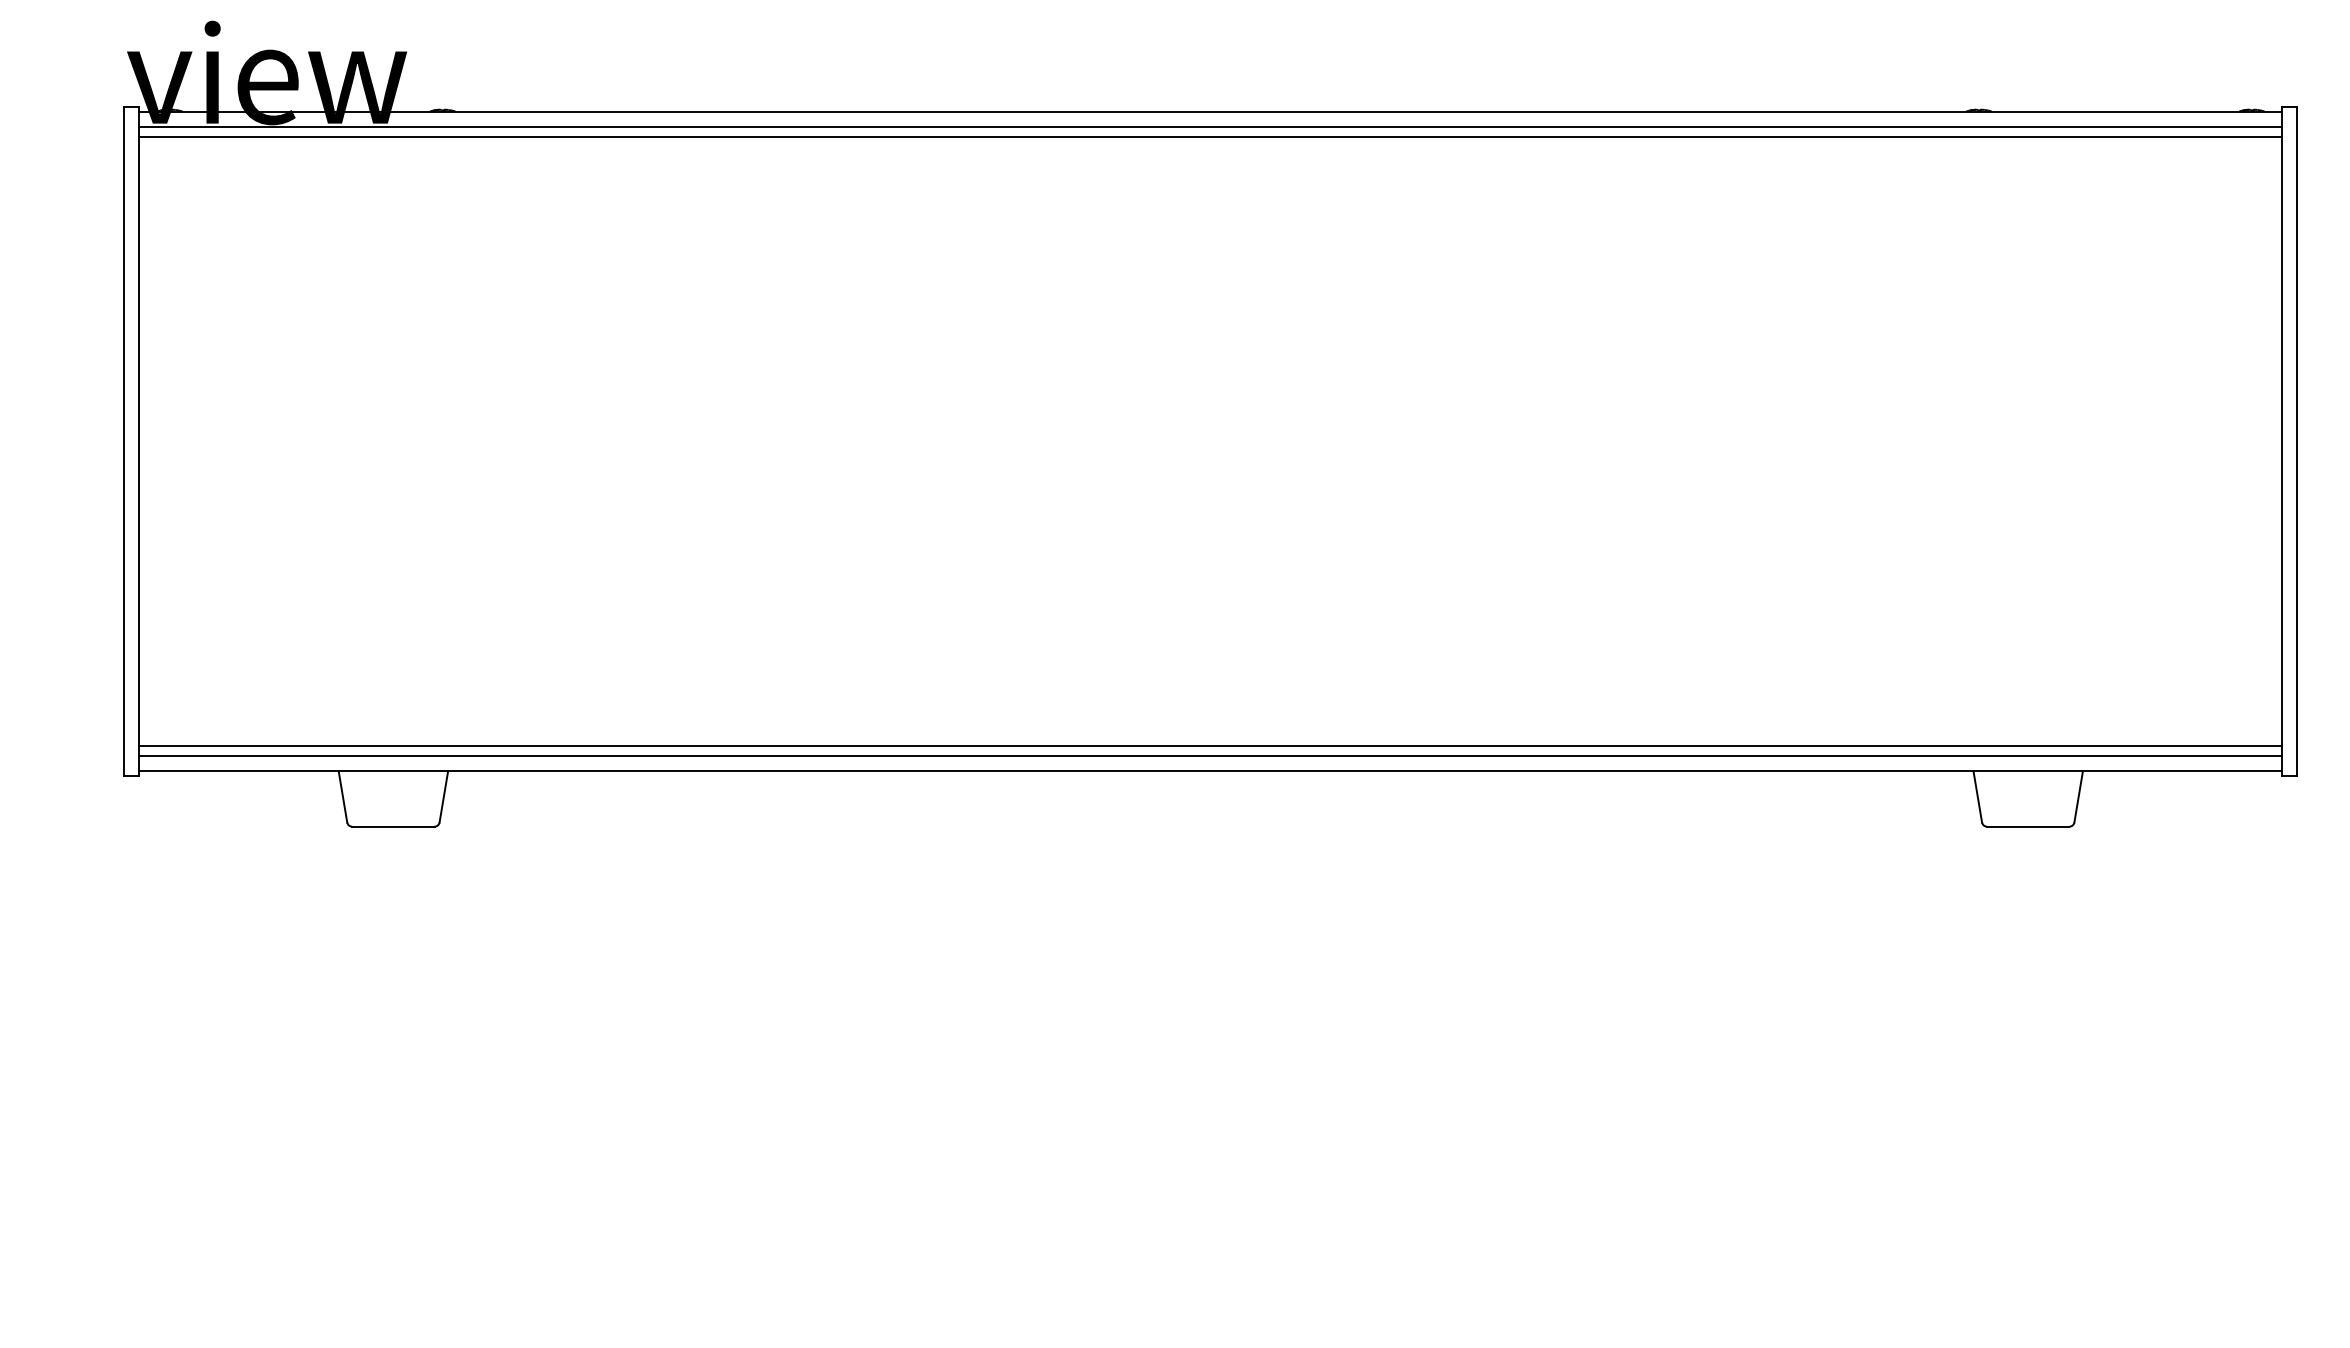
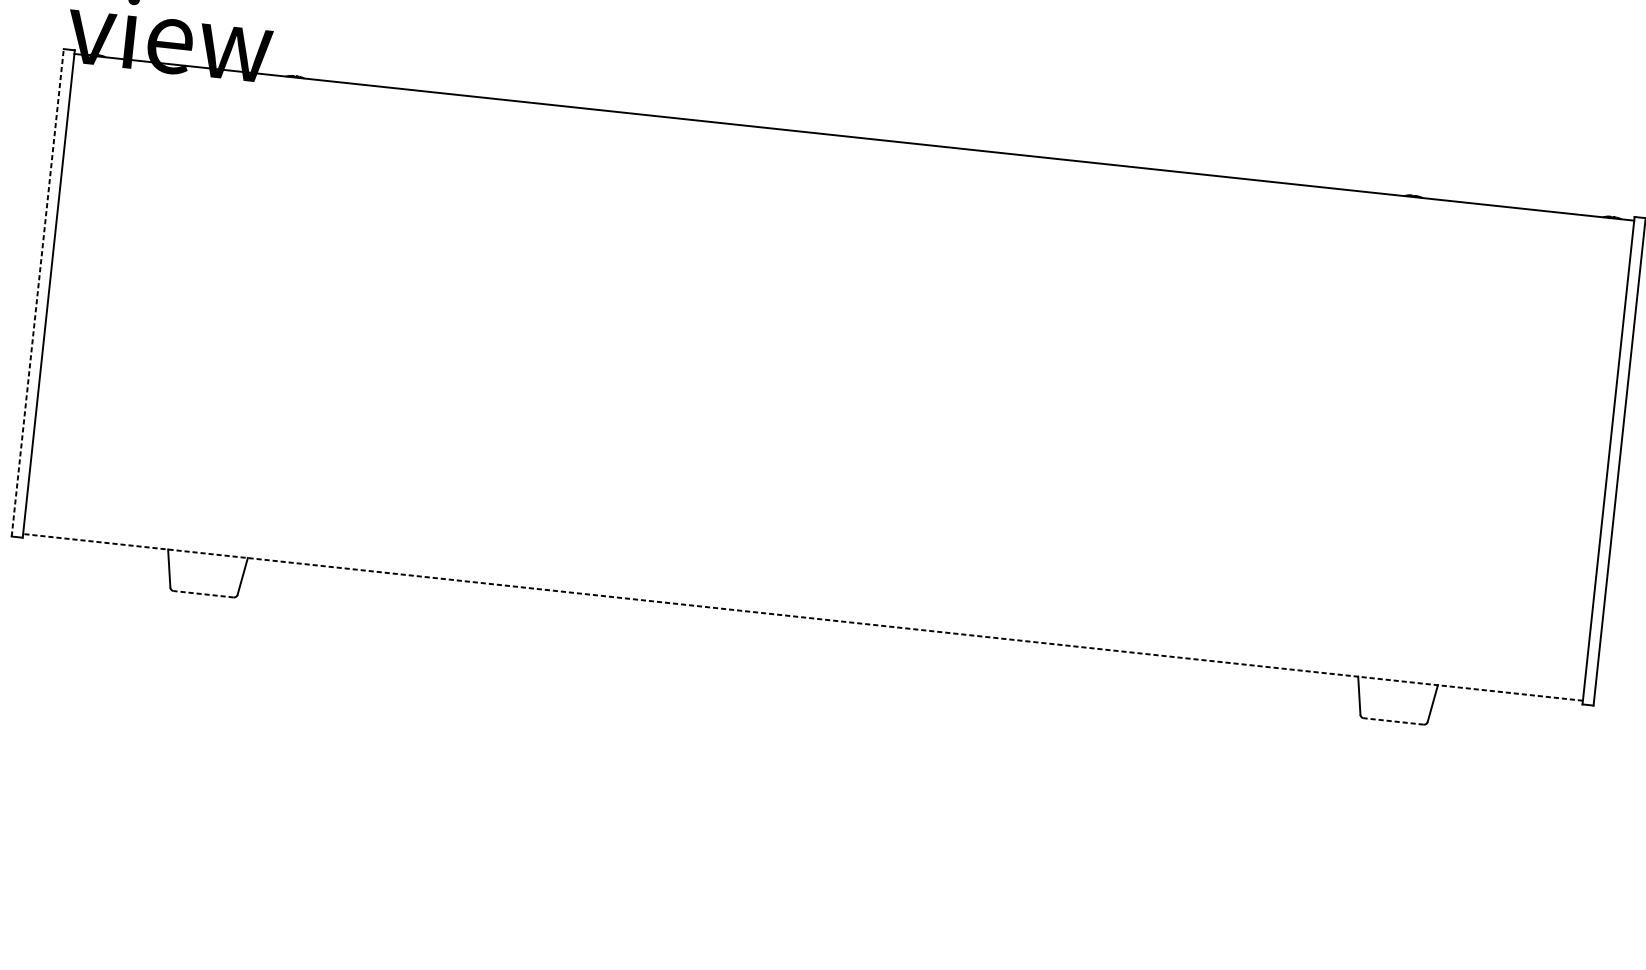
line: (1210, 126) -> (852, 148), removed
line: (1210, 136) -> (852, 155), removed
line: (124, 441) -> (37, 292), solid -> dashed
line: (1210, 745) -> (804, 598), removed
line: (1210, 755) -> (804, 606), removed
line: (1210, 771) -> (802, 617), solid -> dashed
line: (392, 826) -> (203, 594), solid -> dashed
line: (2027, 826) -> (1393, 721), solid -> dashed

